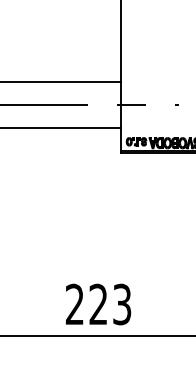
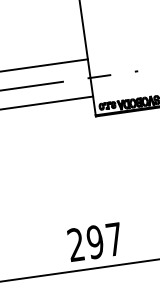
text: (110, 304) -> (105, 240), 223 -> 297

